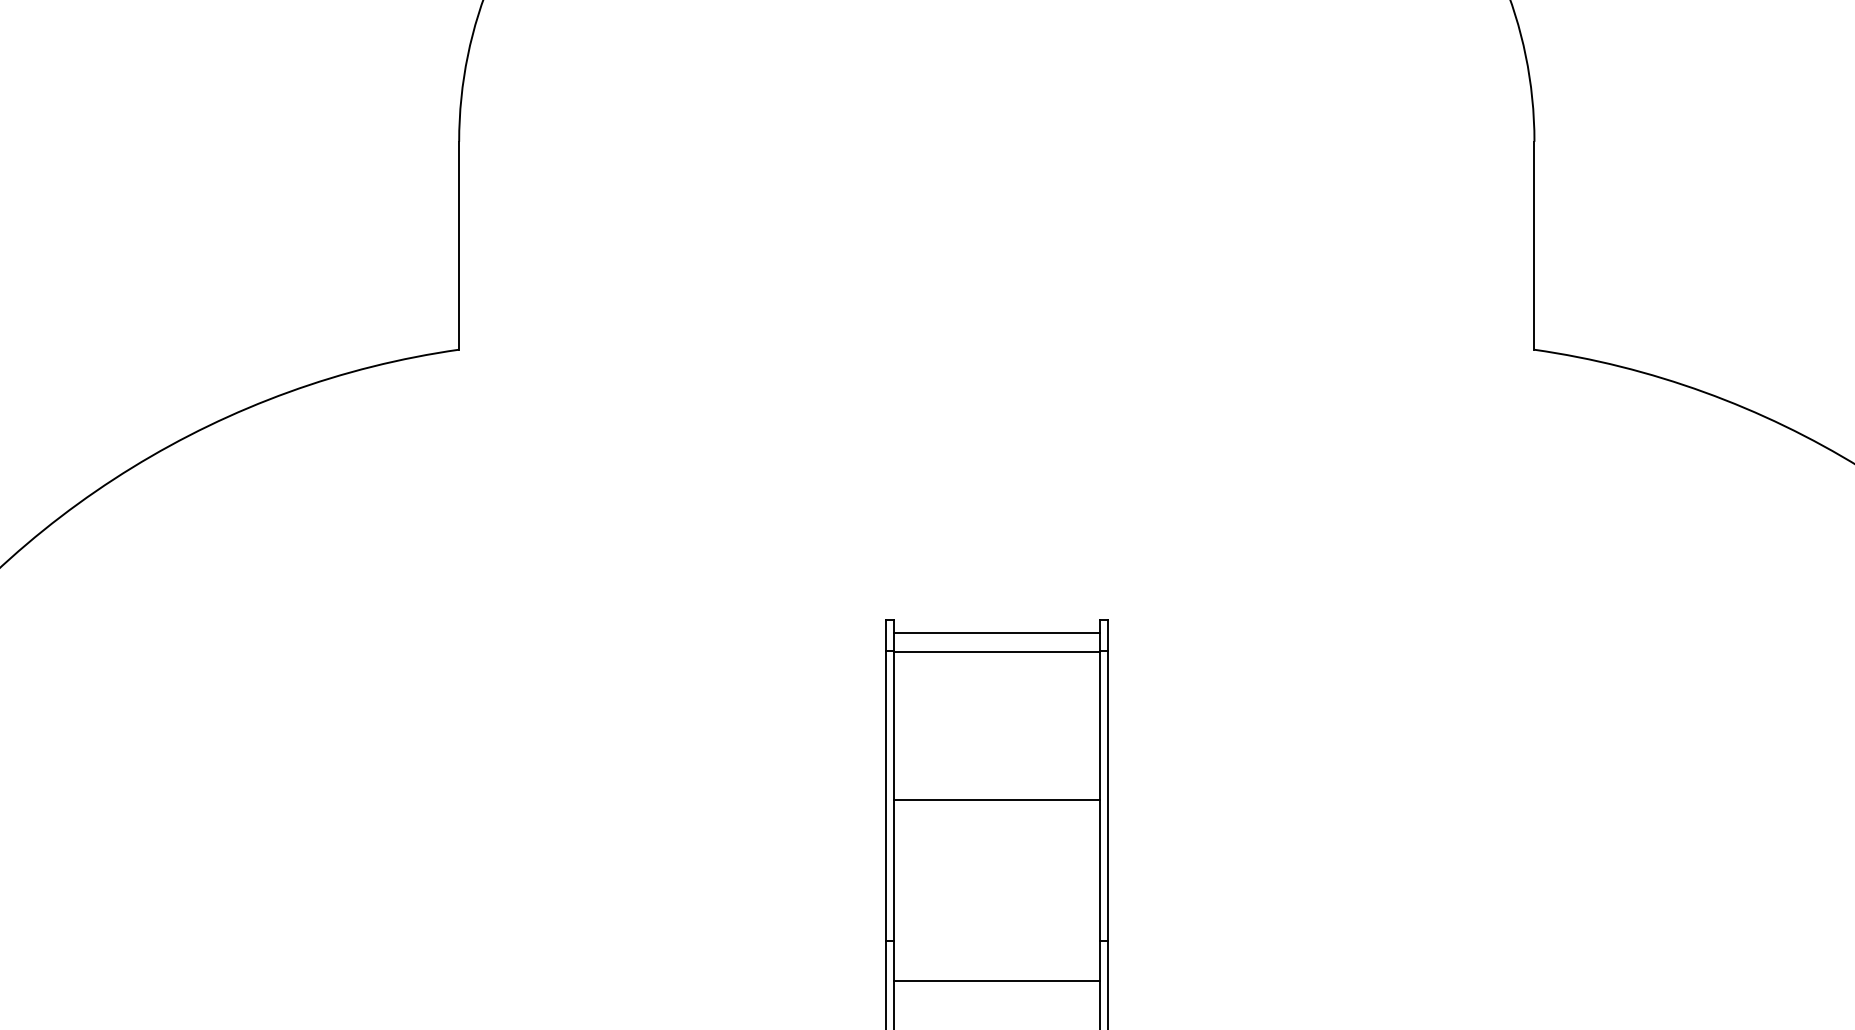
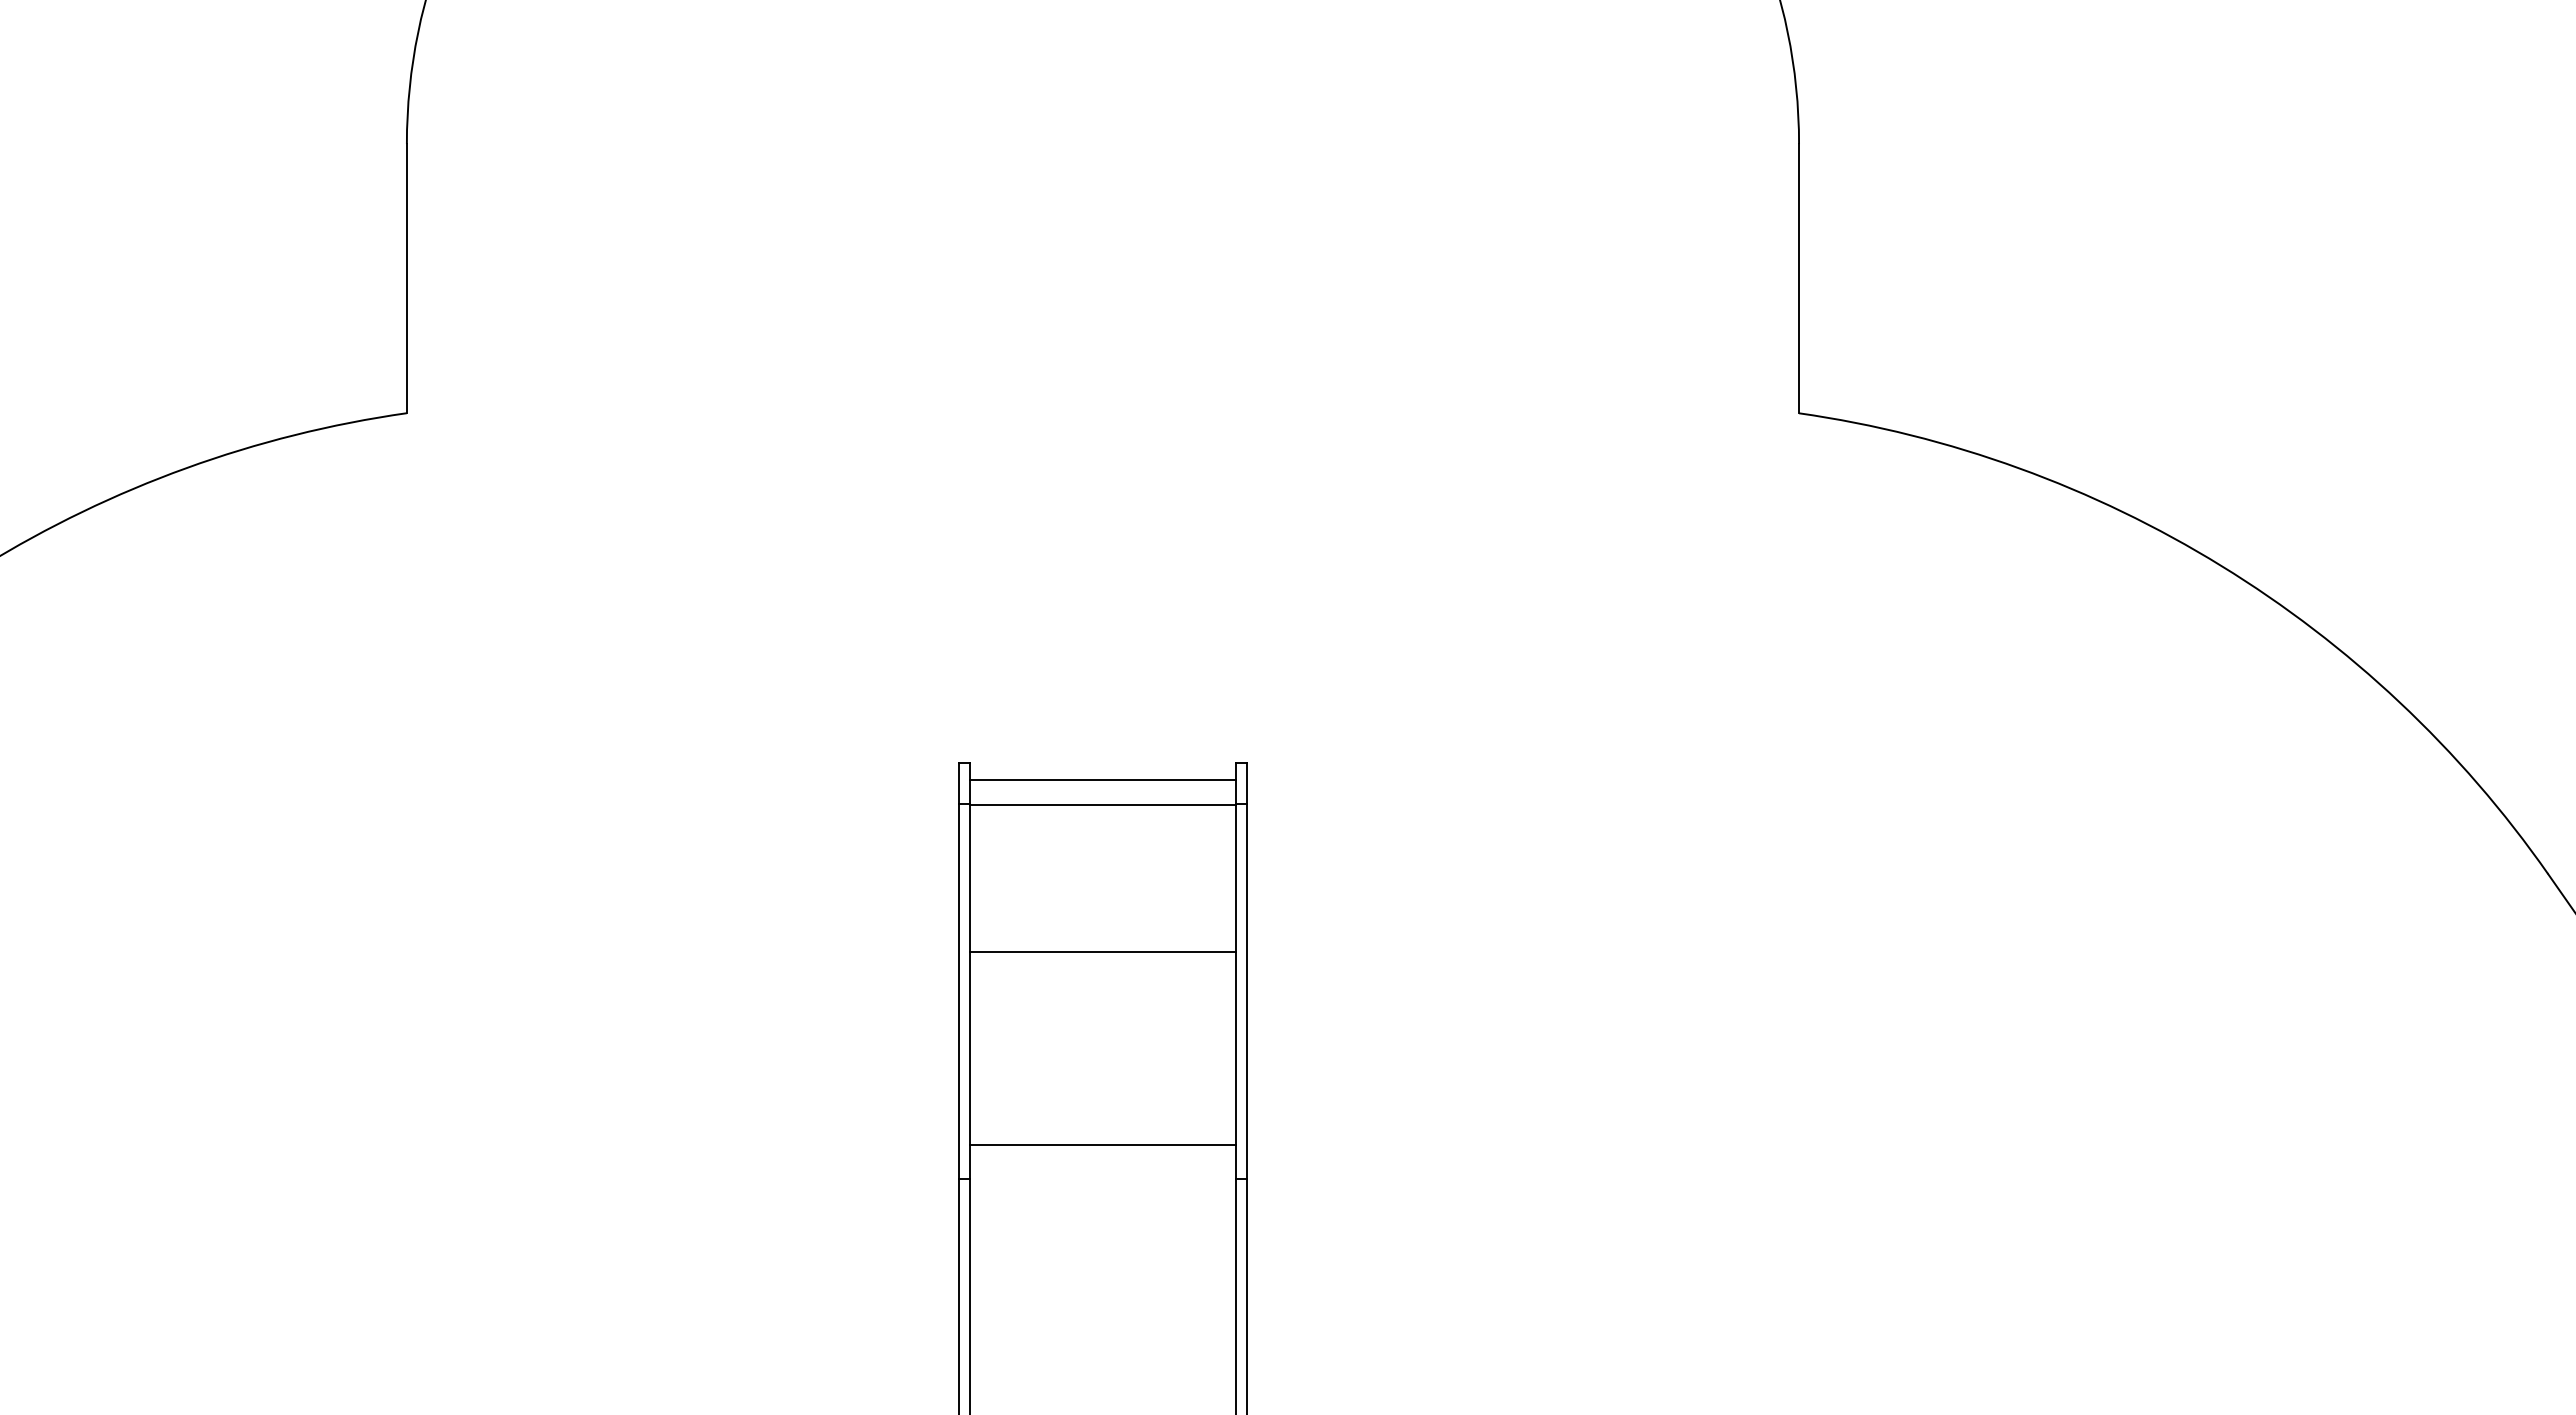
line: (996, 800) -> (1102, 952), moved
line: (996, 980) -> (1102, 1145), moved

